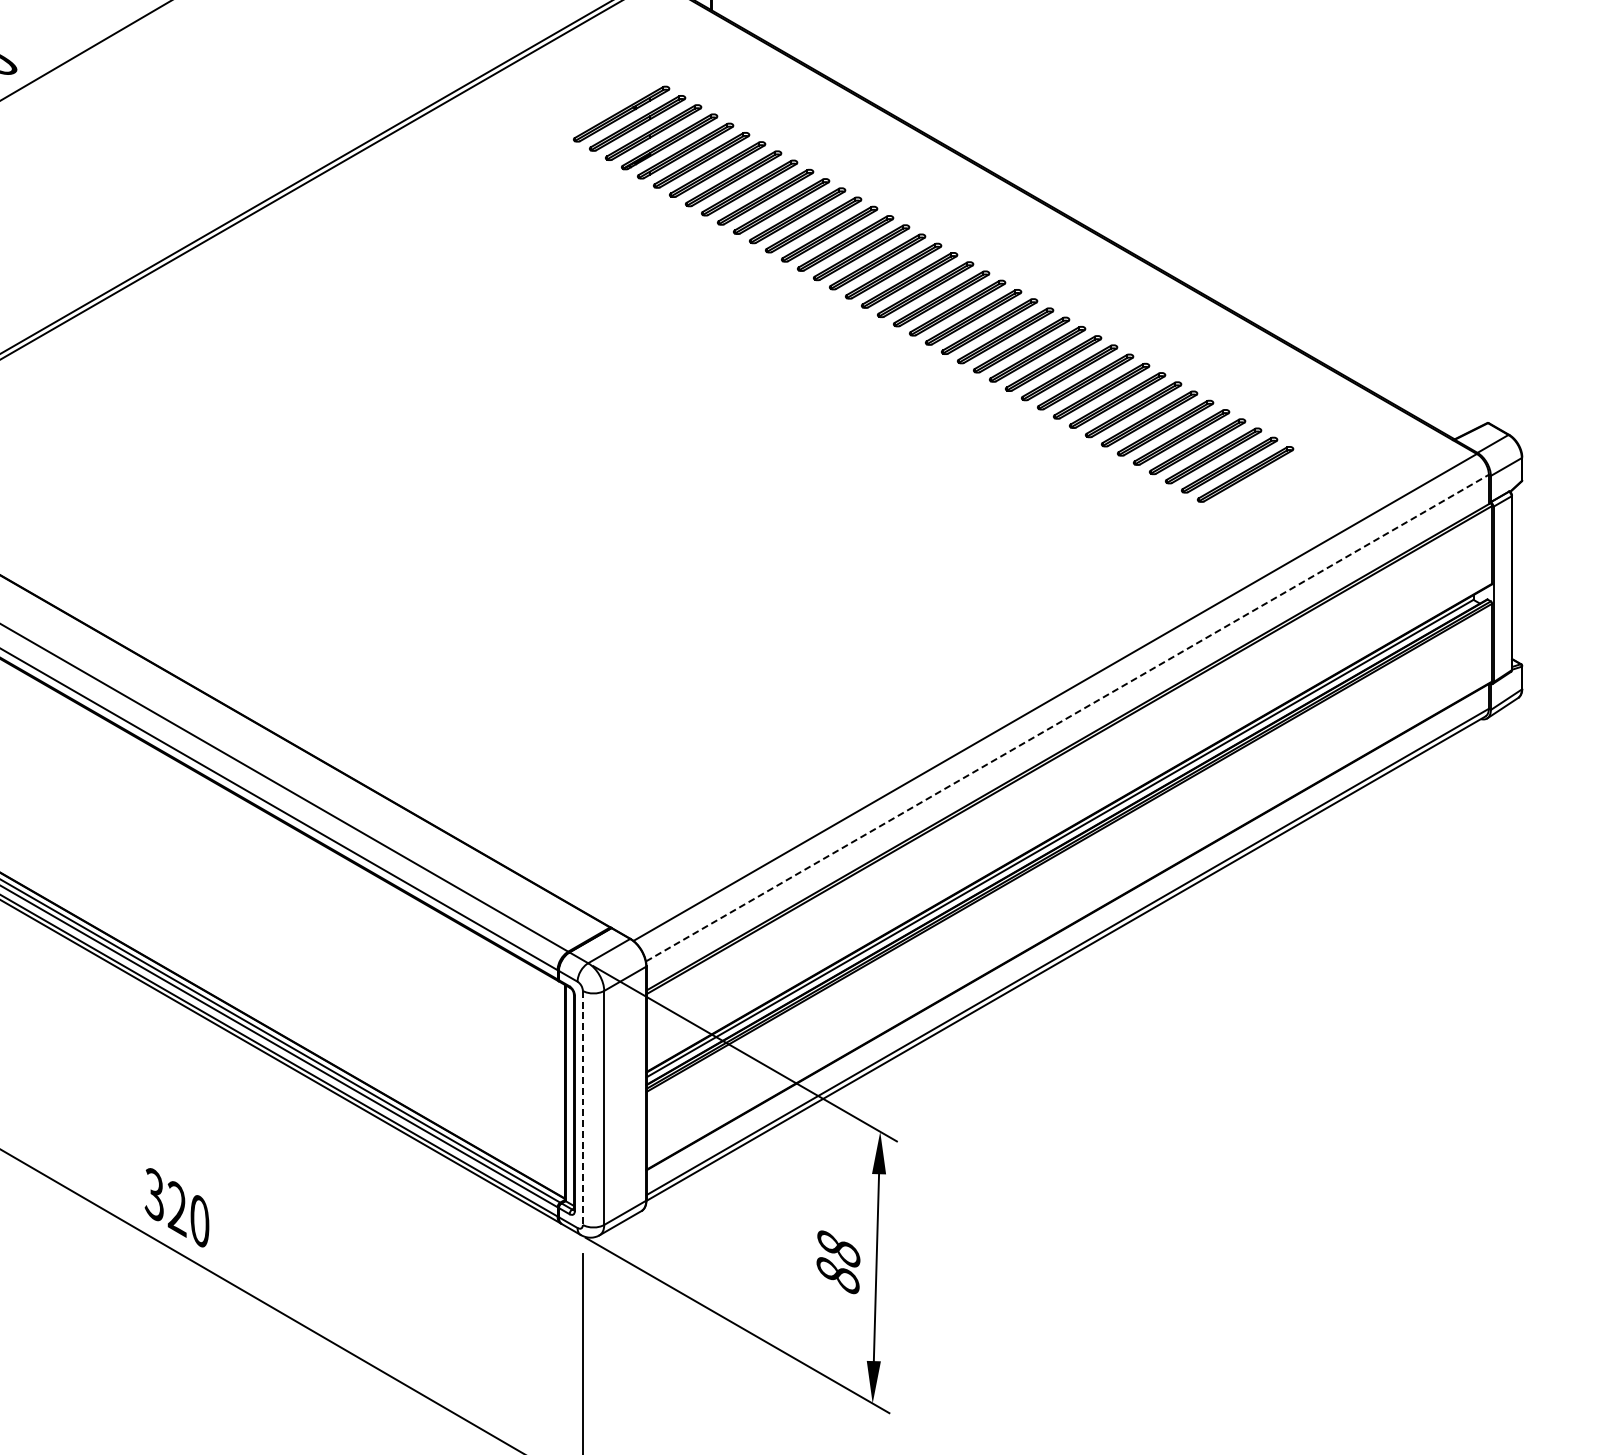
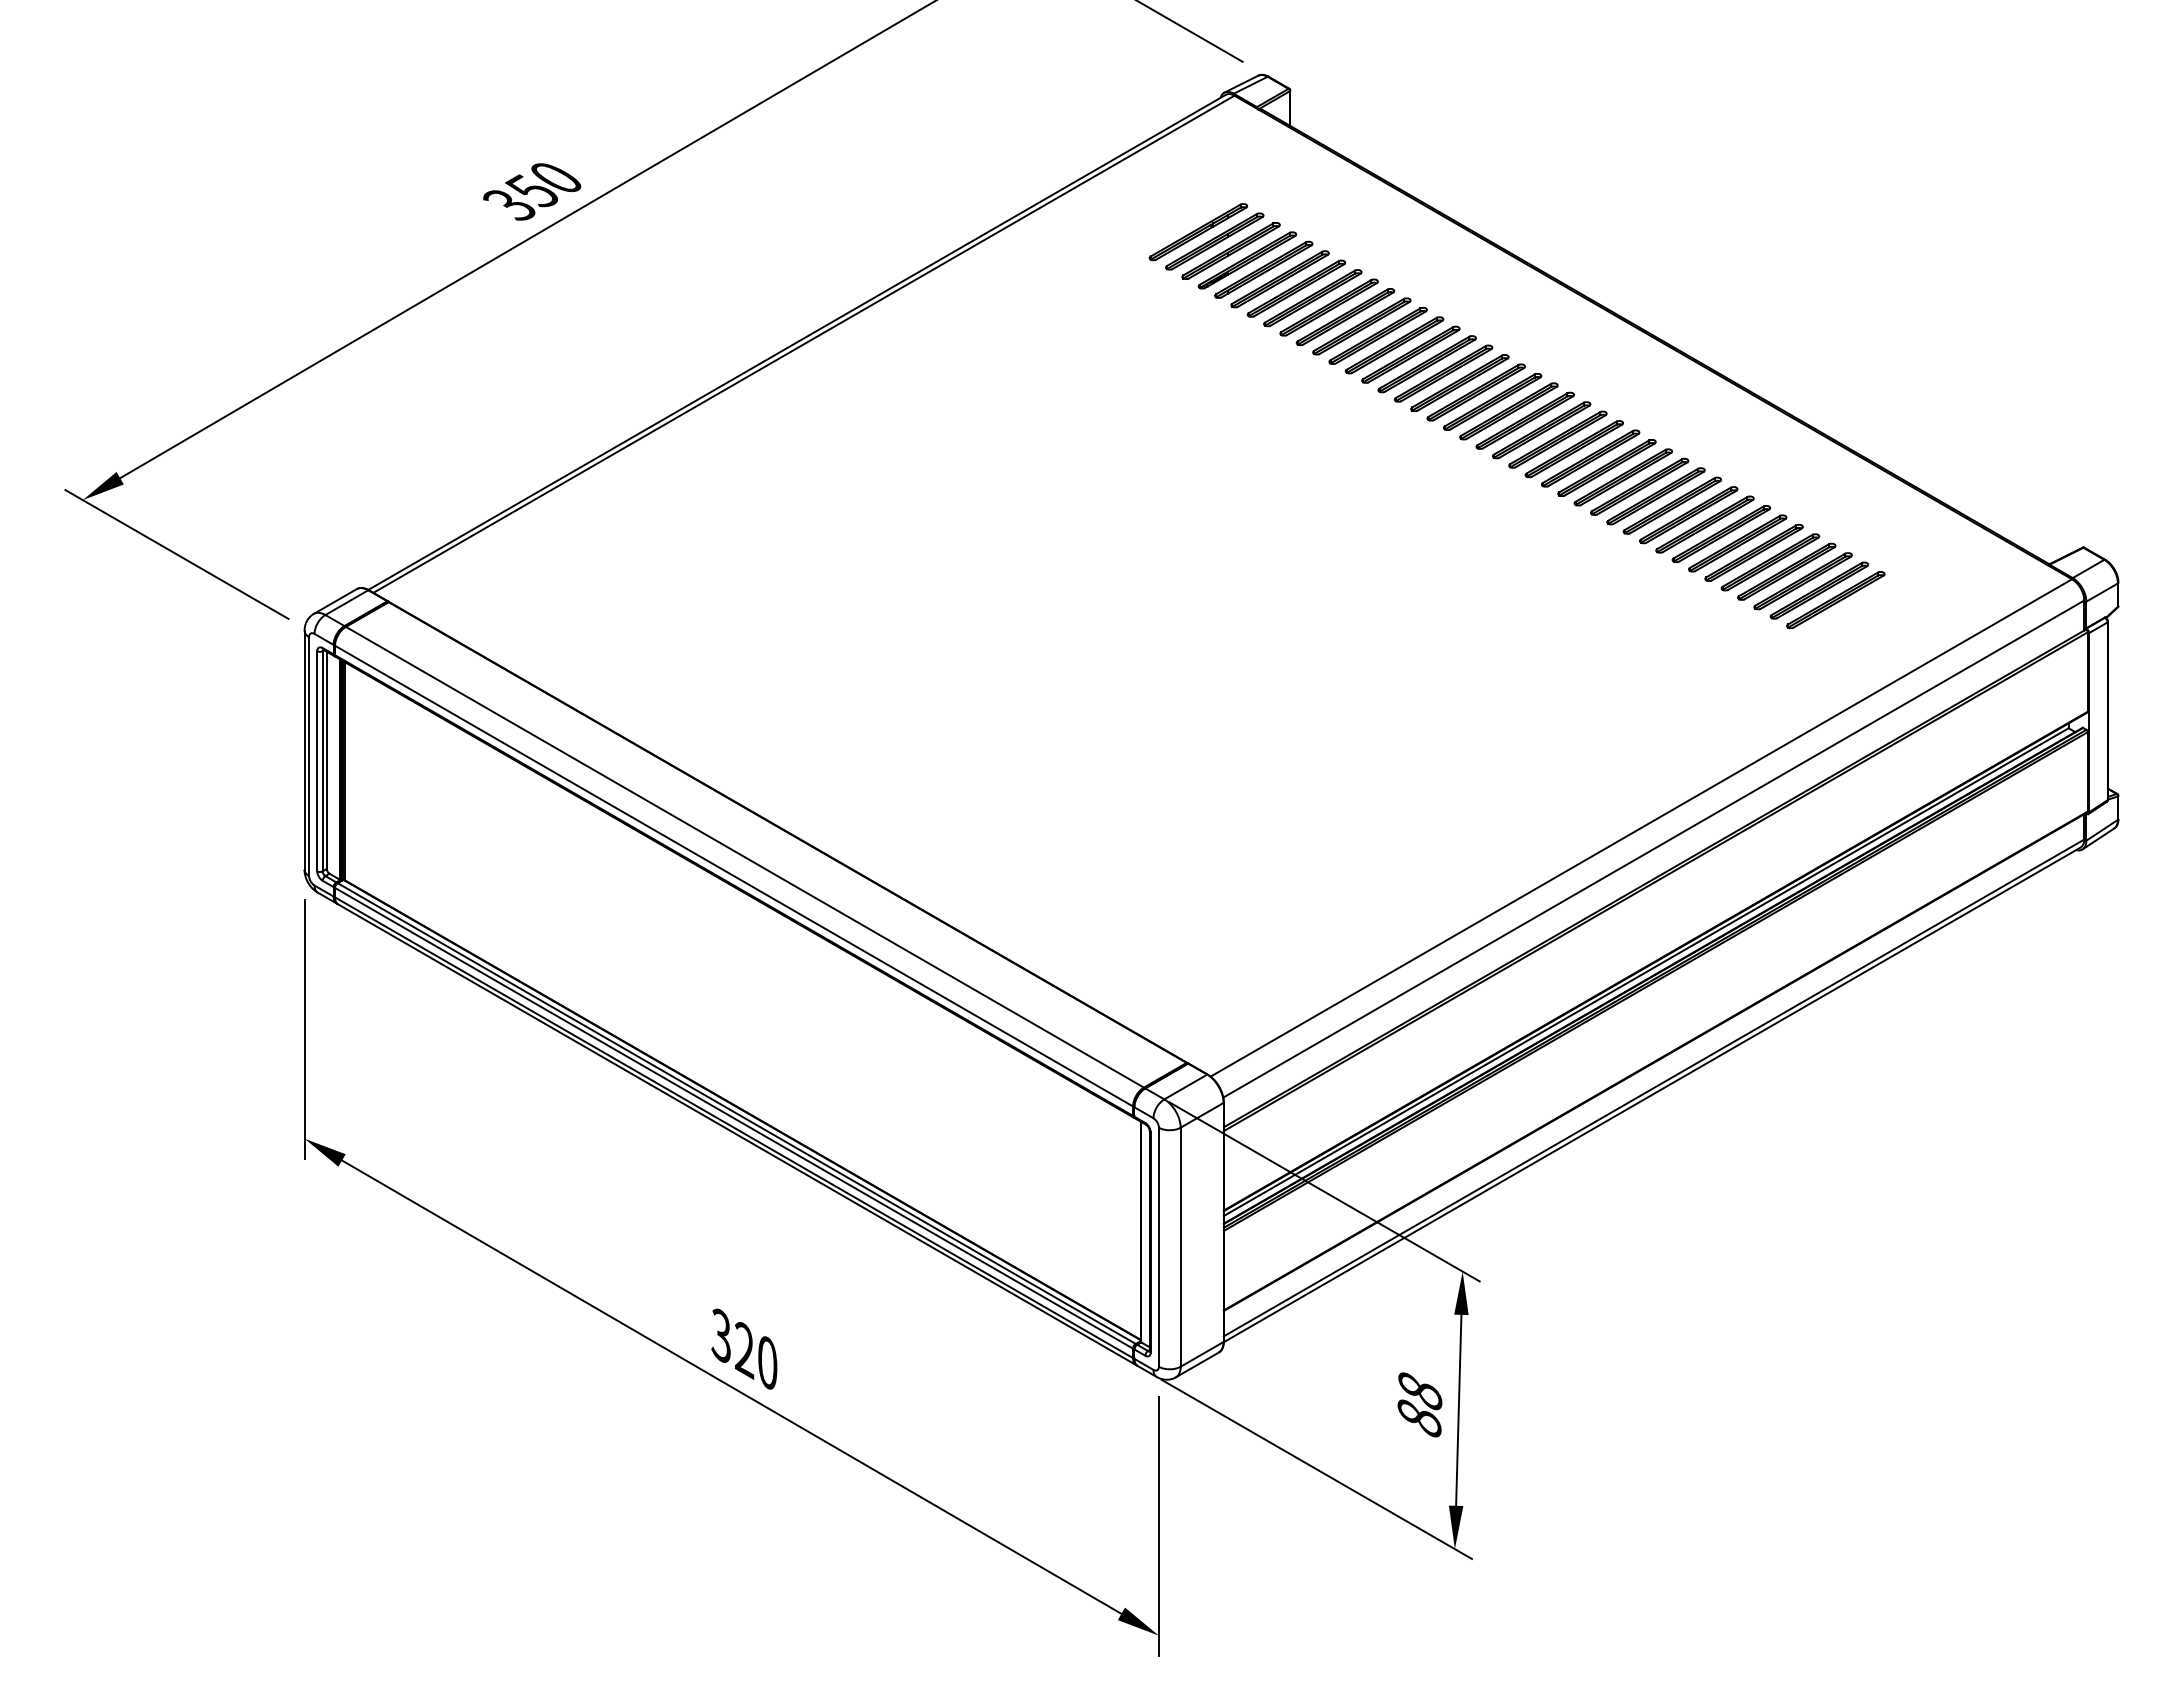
line: (1068, 717) -> (1654, 848), dashed -> solid
line: (582, 1108) -> (1158, 1247), dashed -> solid

